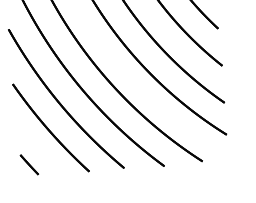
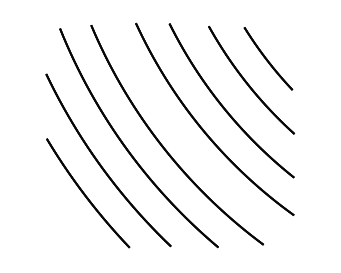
line: (29, 164) -> (59, 234), removed

